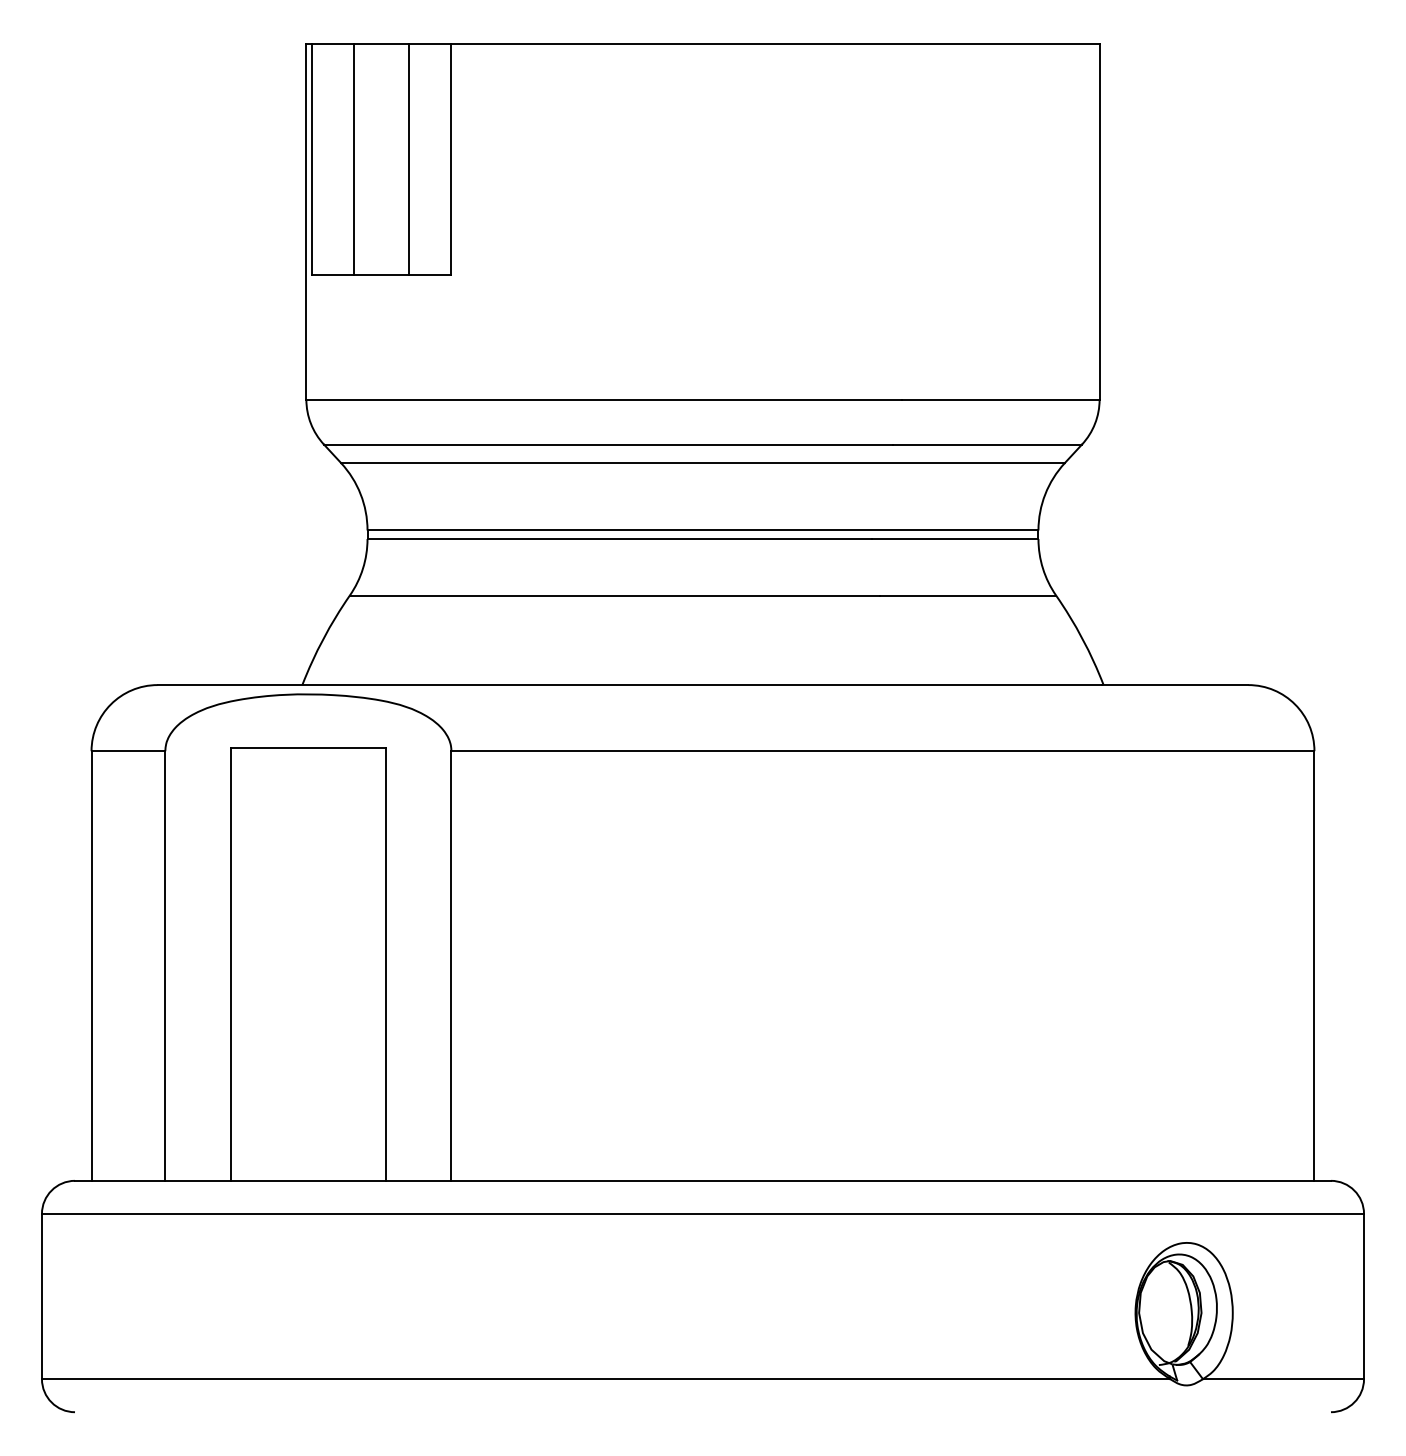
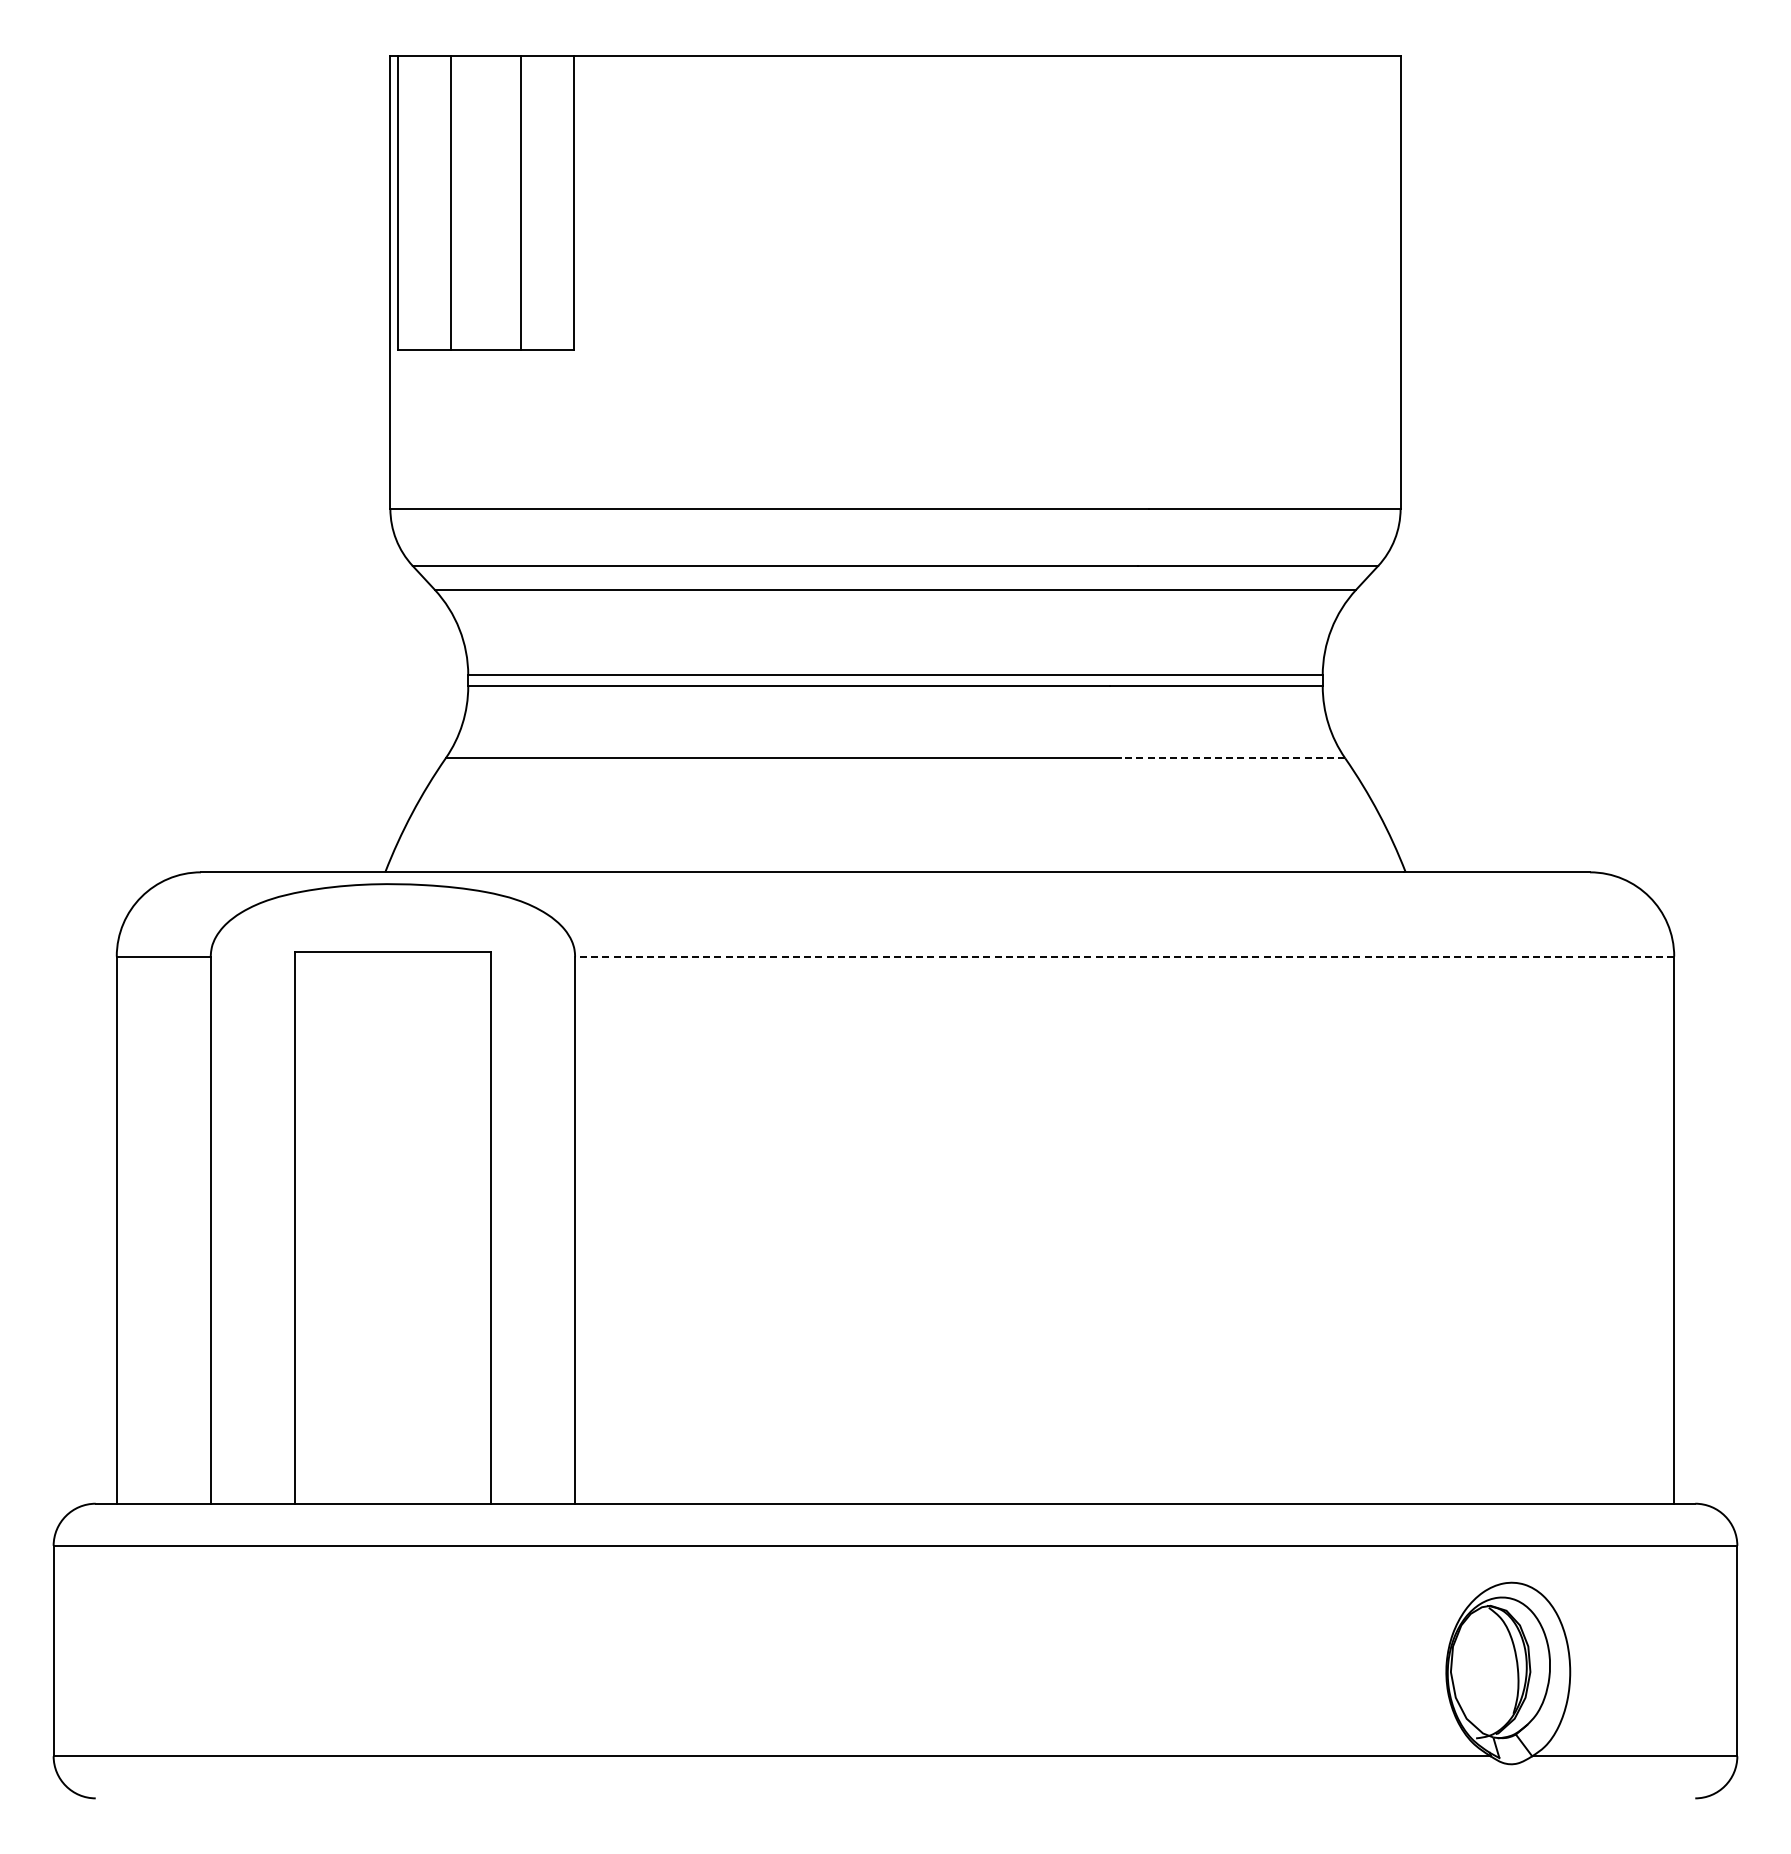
line: (968, 595) -> (1233, 758), solid -> dashed
line: (882, 751) -> (1124, 956), solid -> dashed

